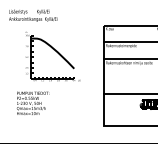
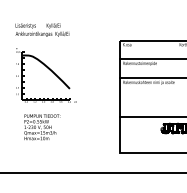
part: (53, 56) -> (46, 75), moved

